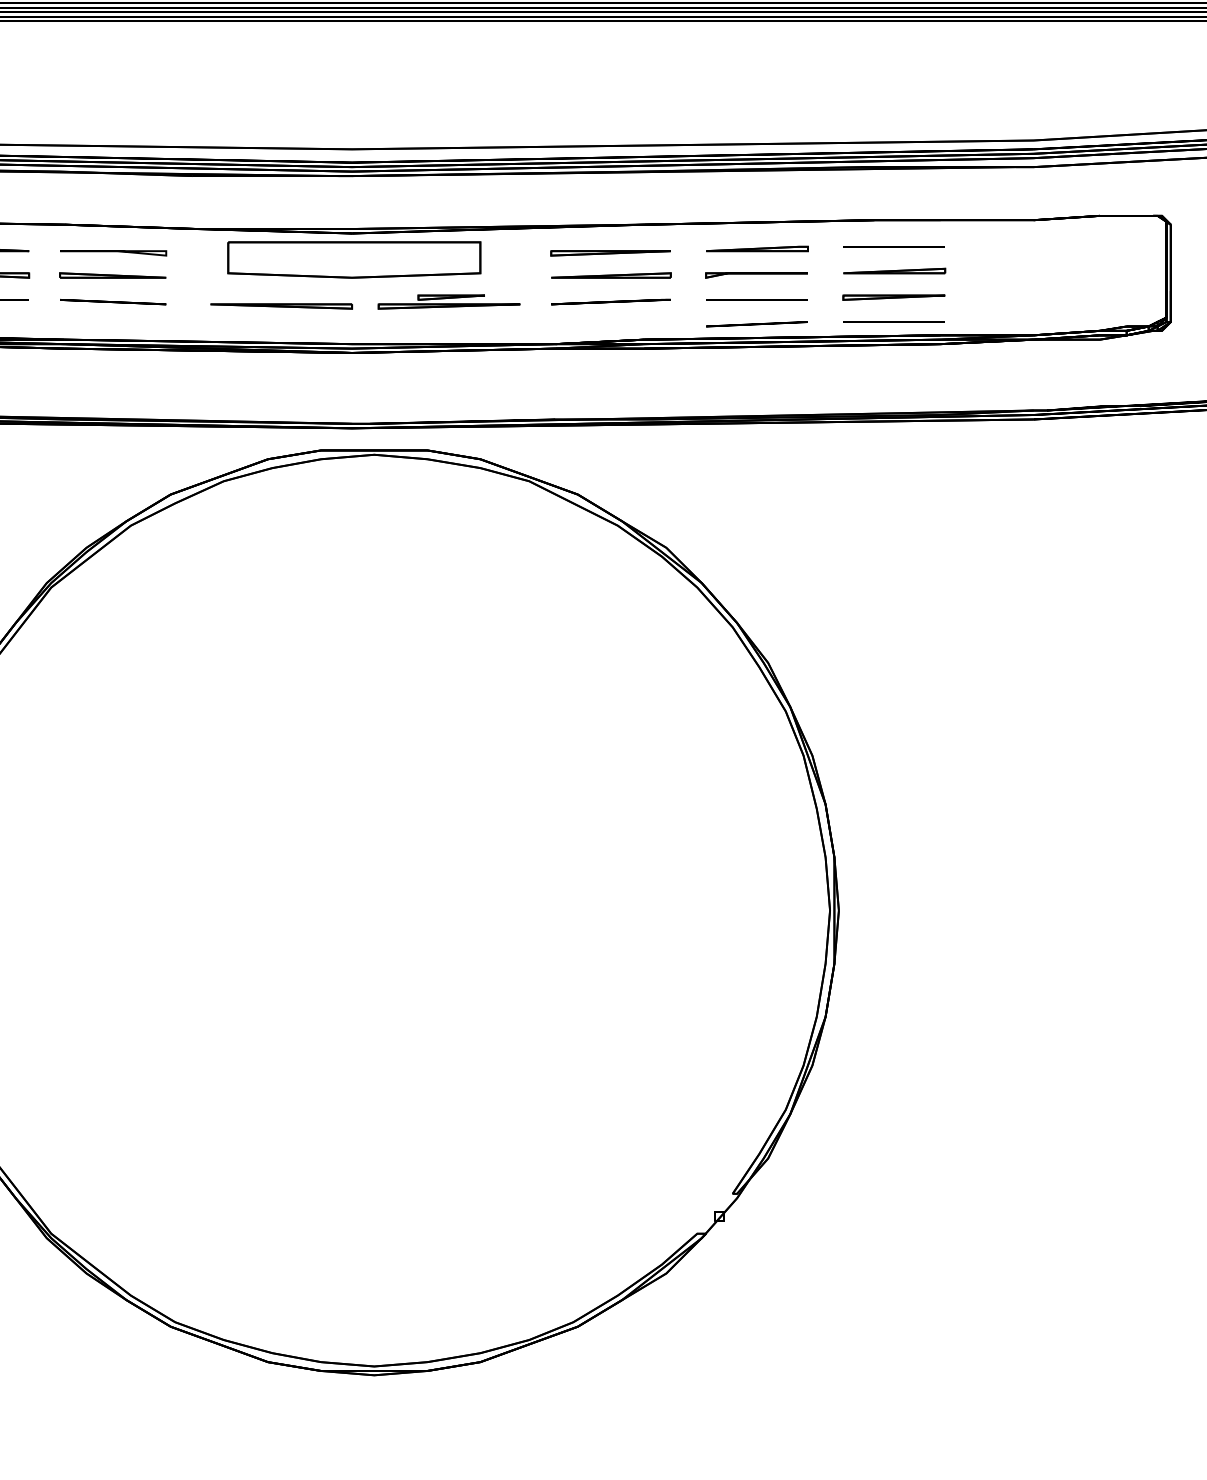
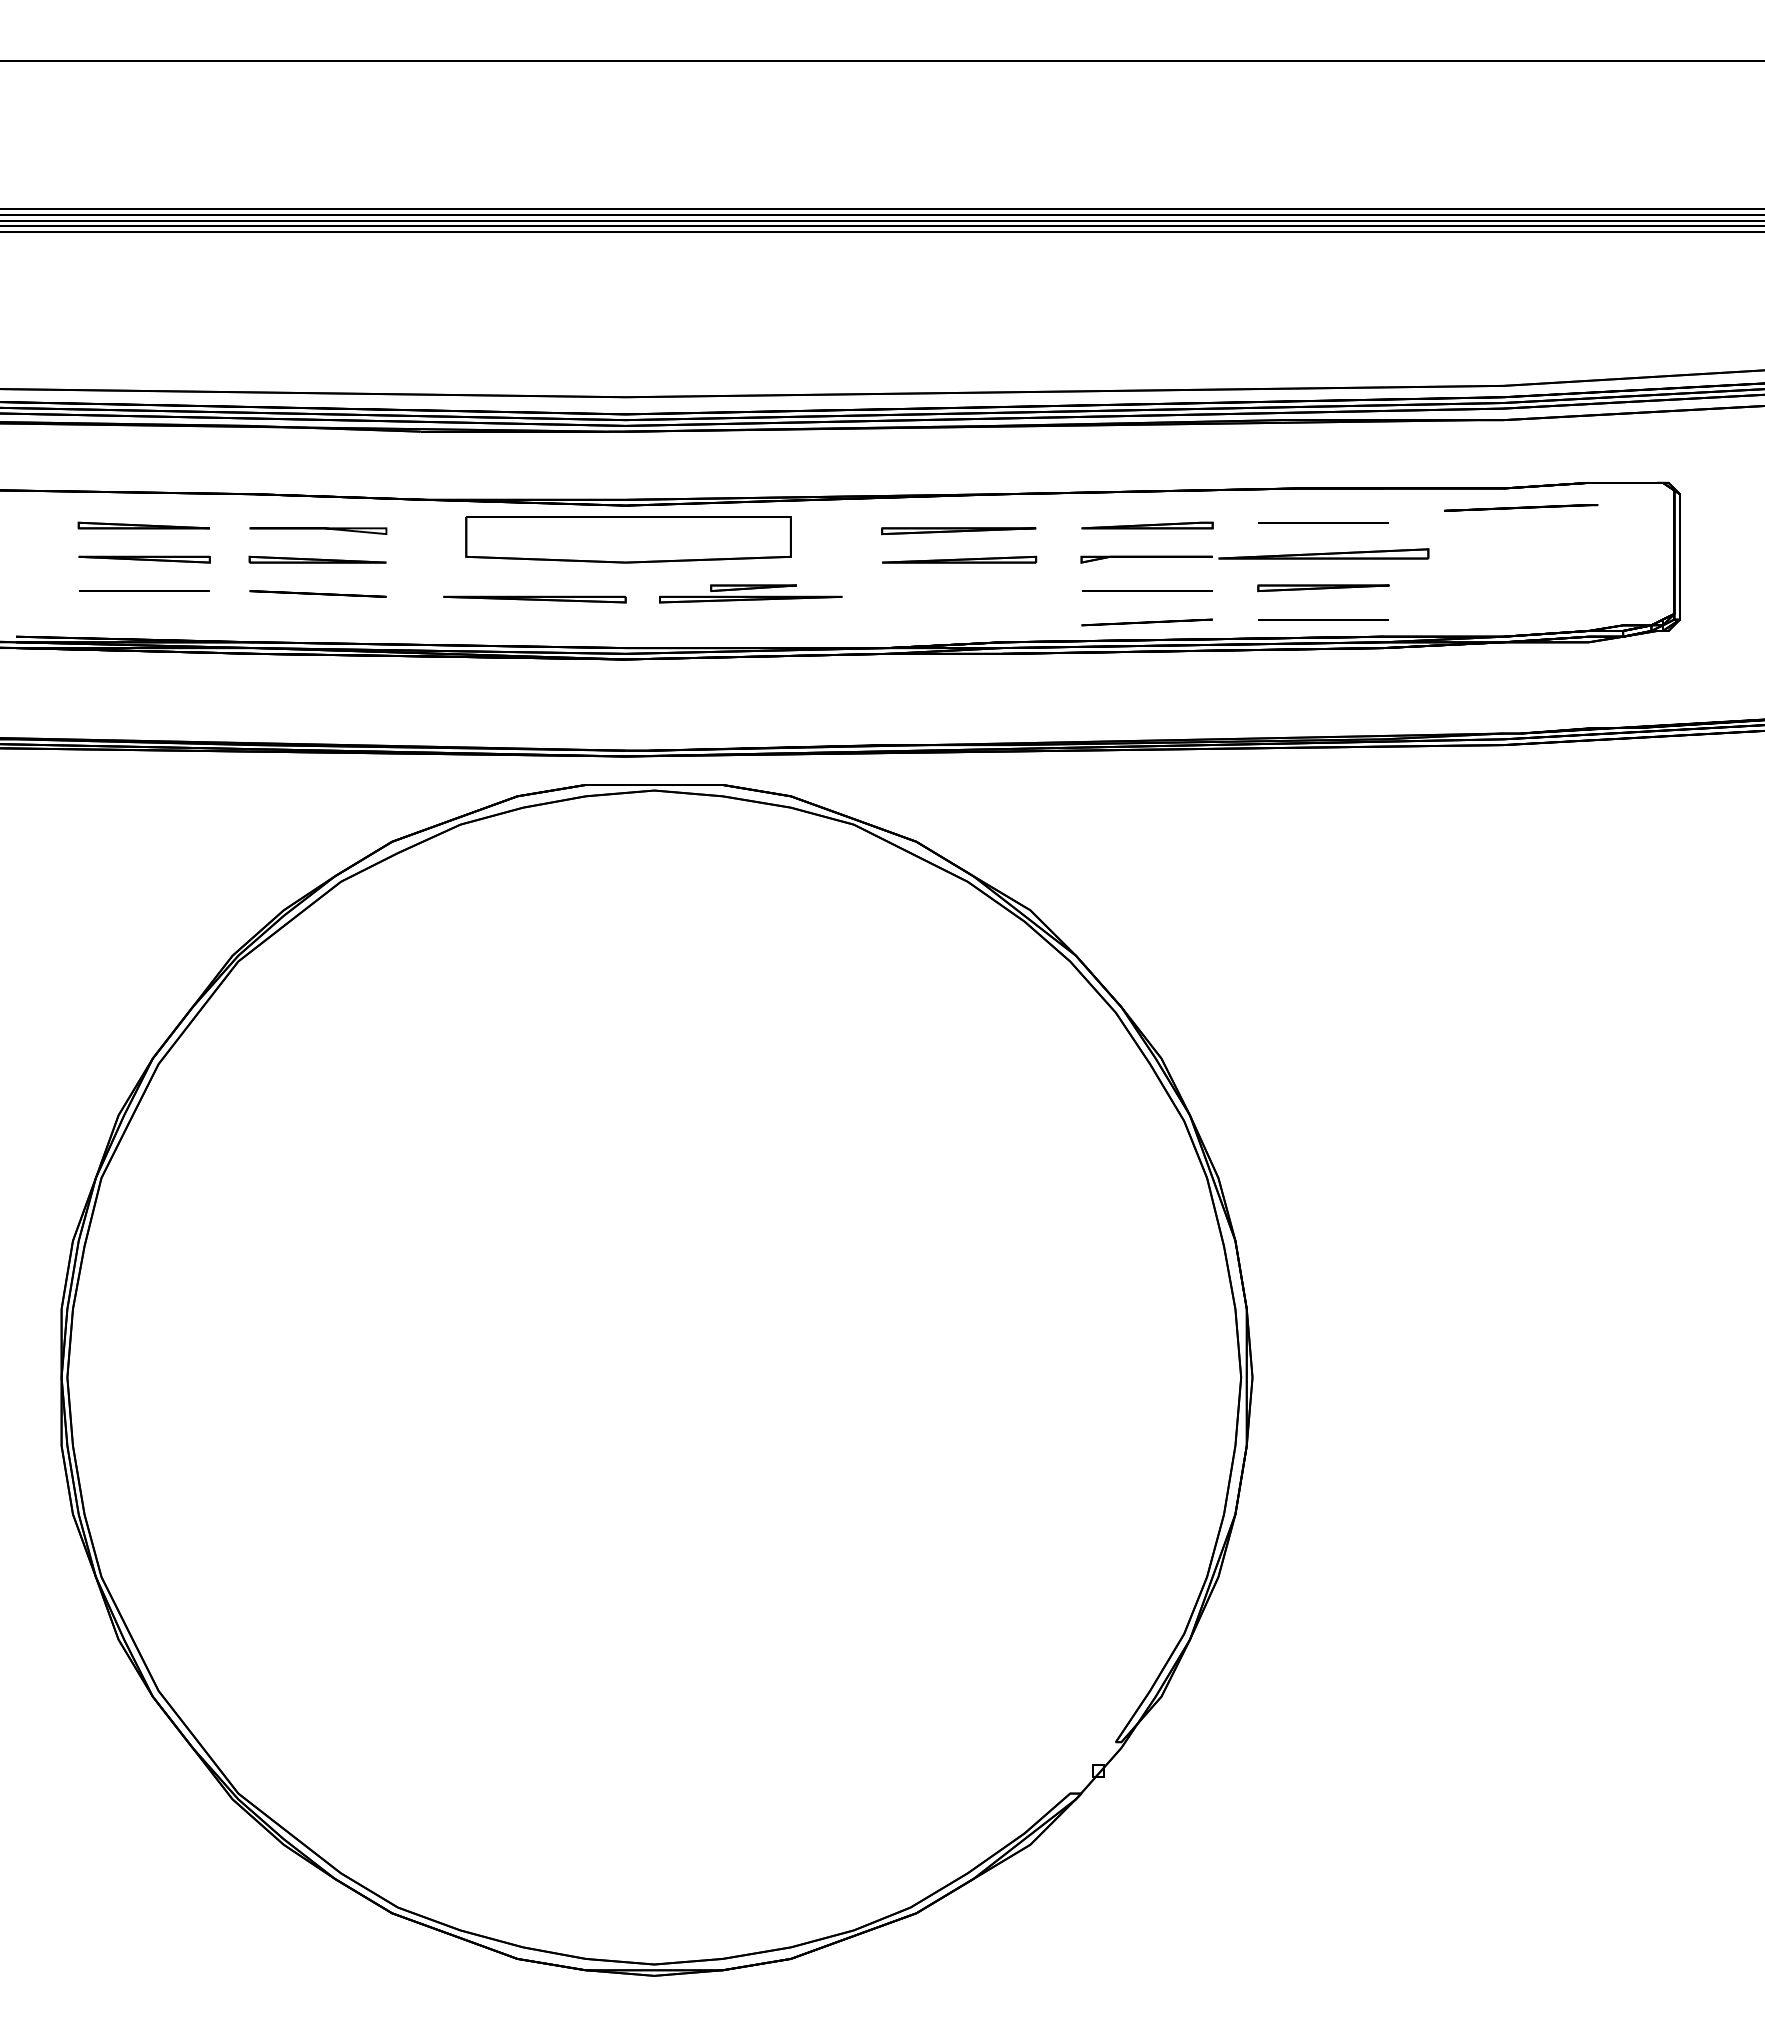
part: (894, 270) -> (1324, 553), size x1.6
line: (611, 301) -> (1521, 507), moved

